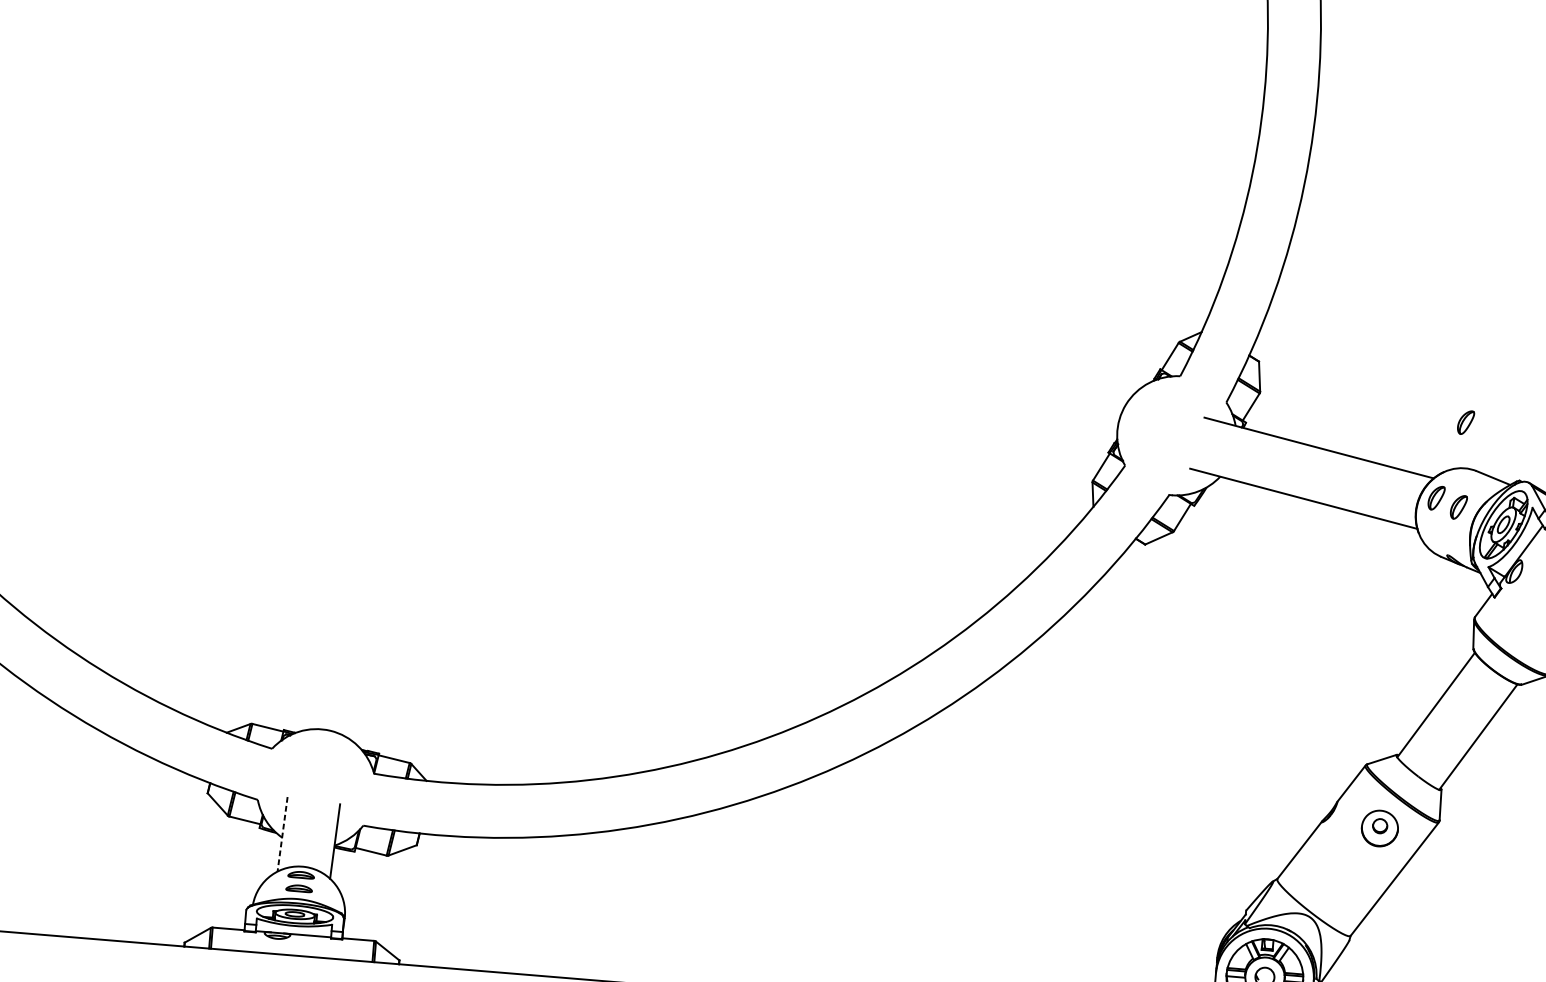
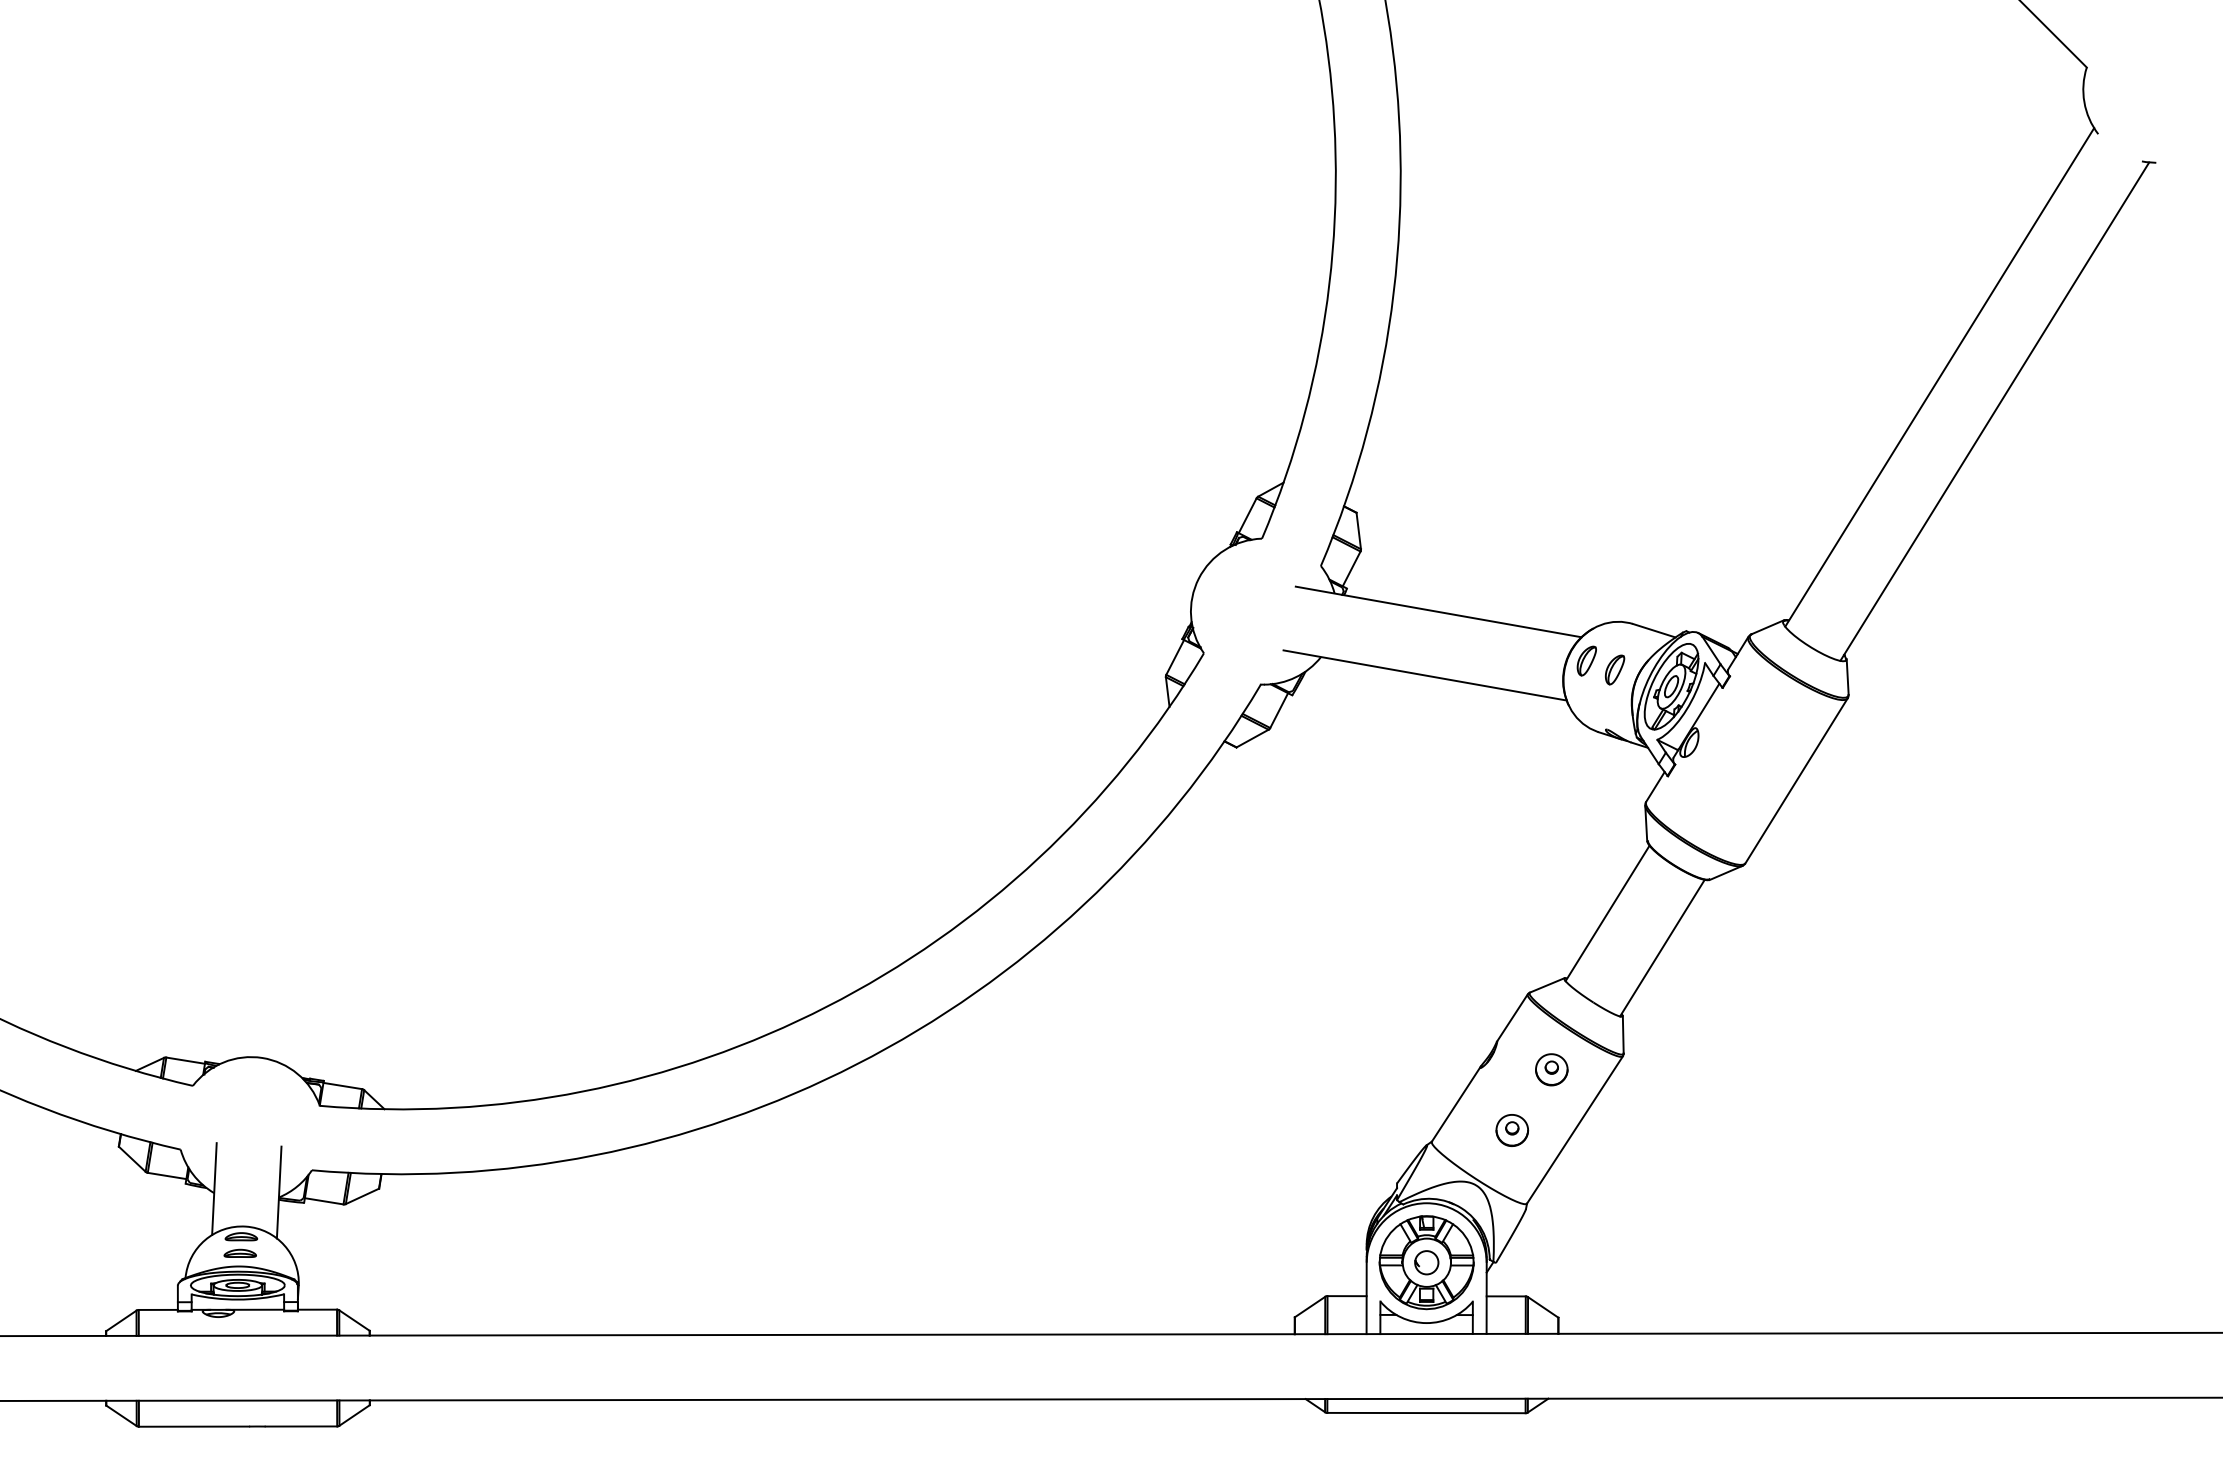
part: (1466, 422) -> (1615, 565), removed
part: (1379, 828) -> (1551, 1069), size x0.71
line: (282, 834) -> (214, 1189), dashed -> solid
part: (1343, 875) -> (1512, 1130), added

